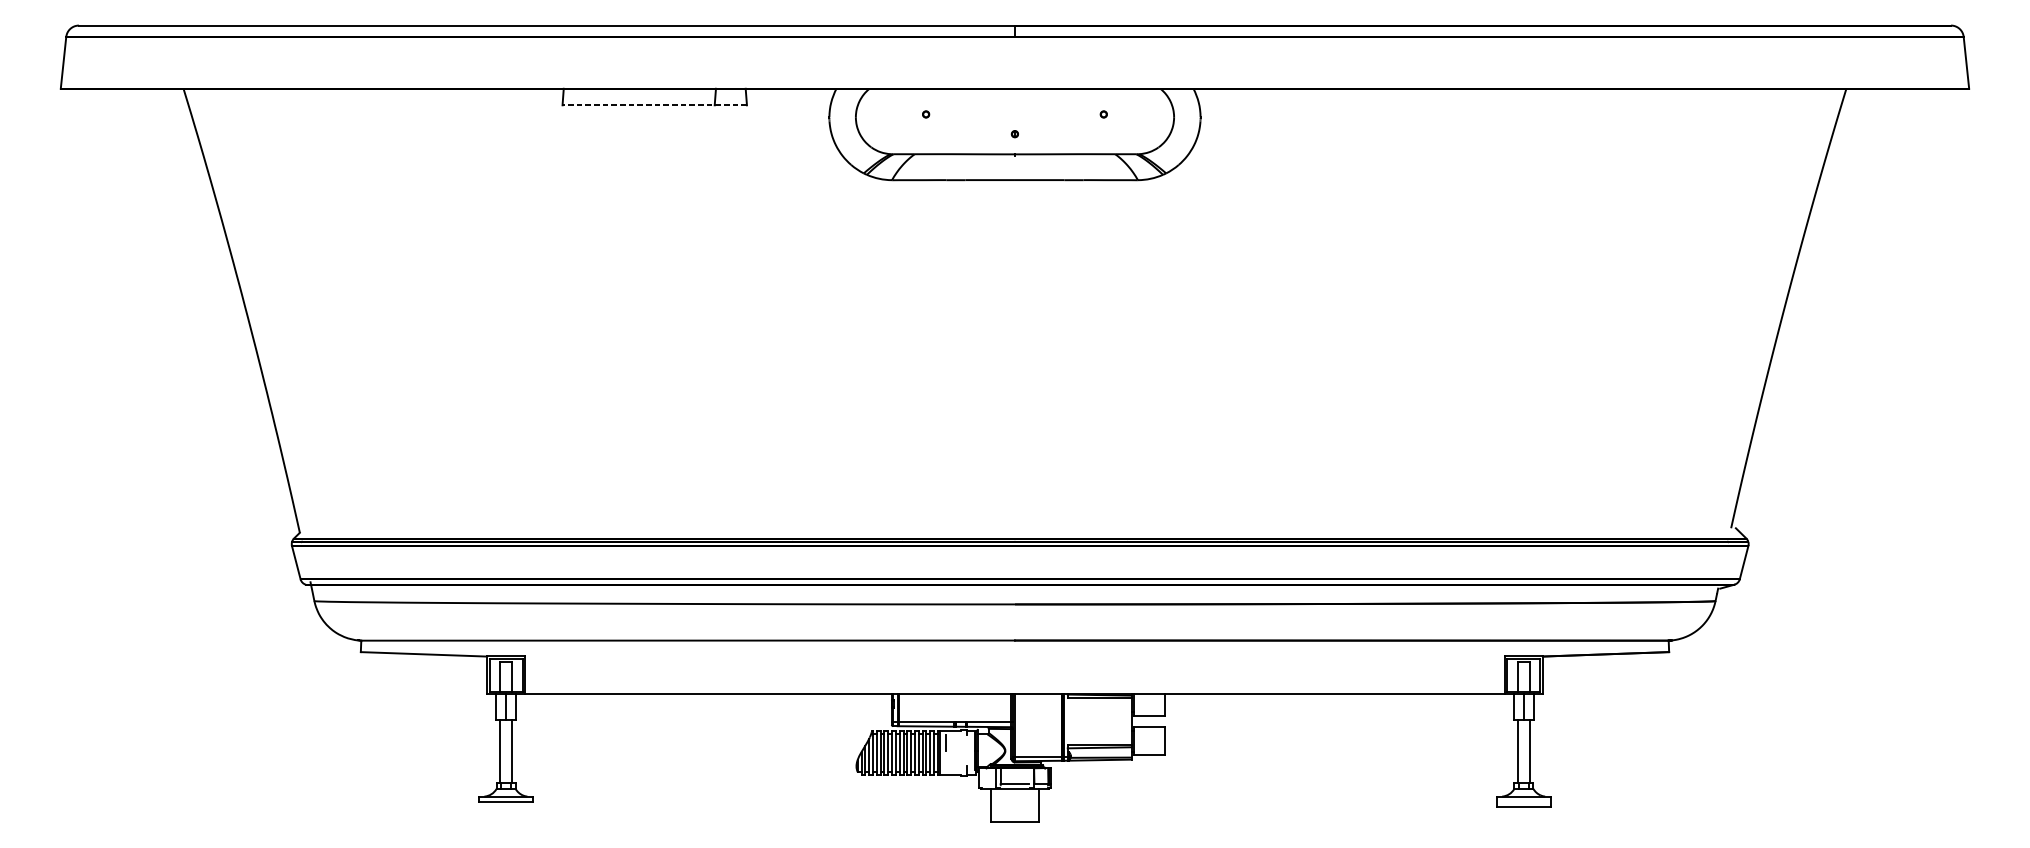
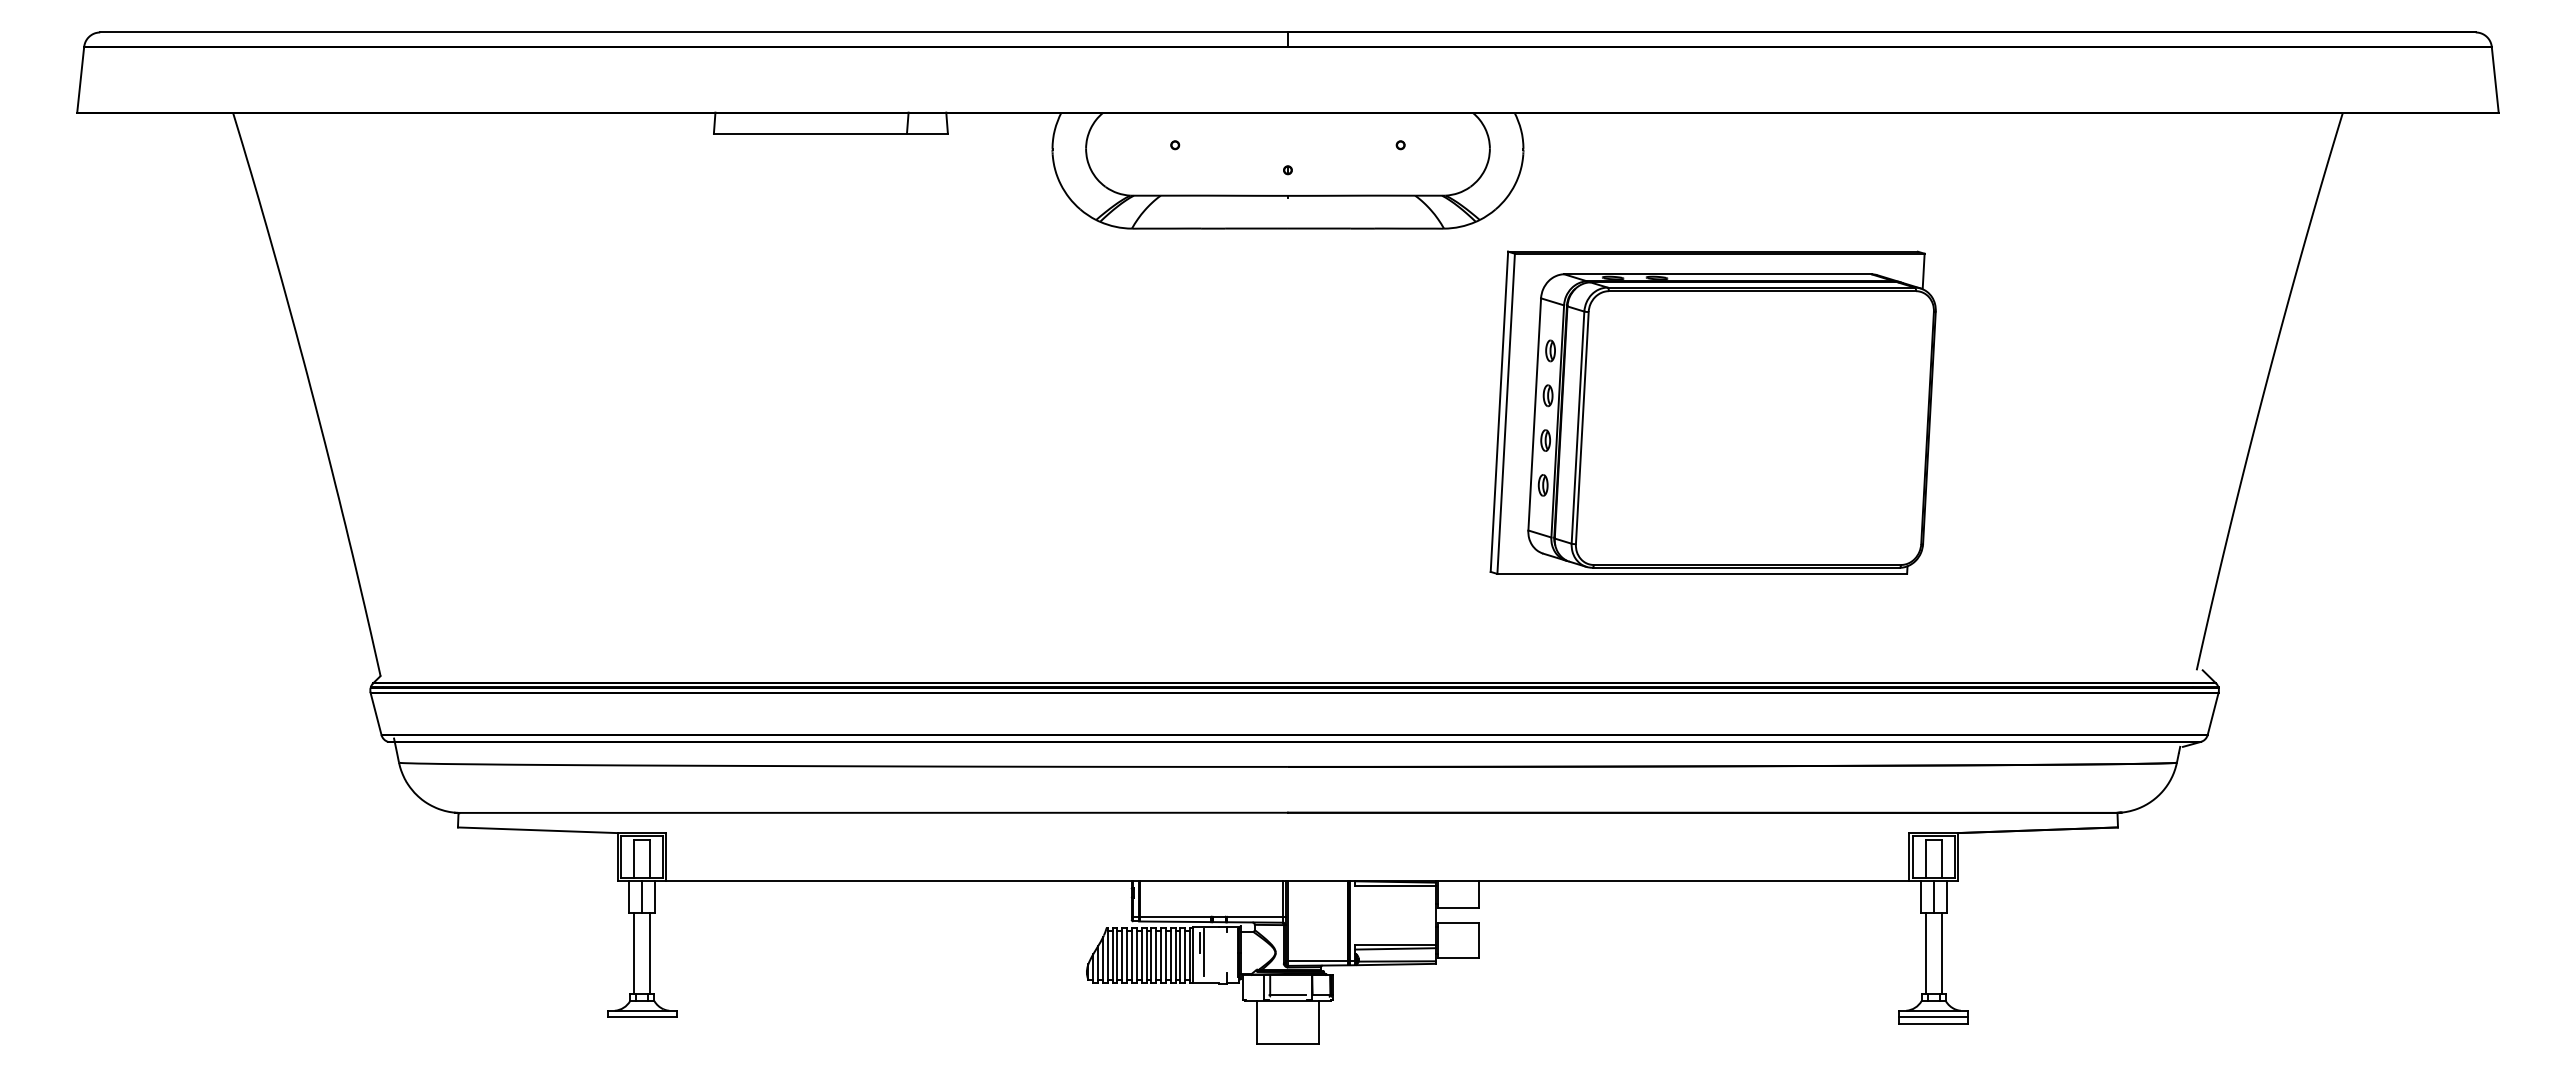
line: (654, 105) -> (830, 133), dashed -> solid
part: (1349, 325) -> (1712, 412), added
line: (948, 750) -> (1203, 952), added
line: (1523, 801) -> (1933, 1017), added

